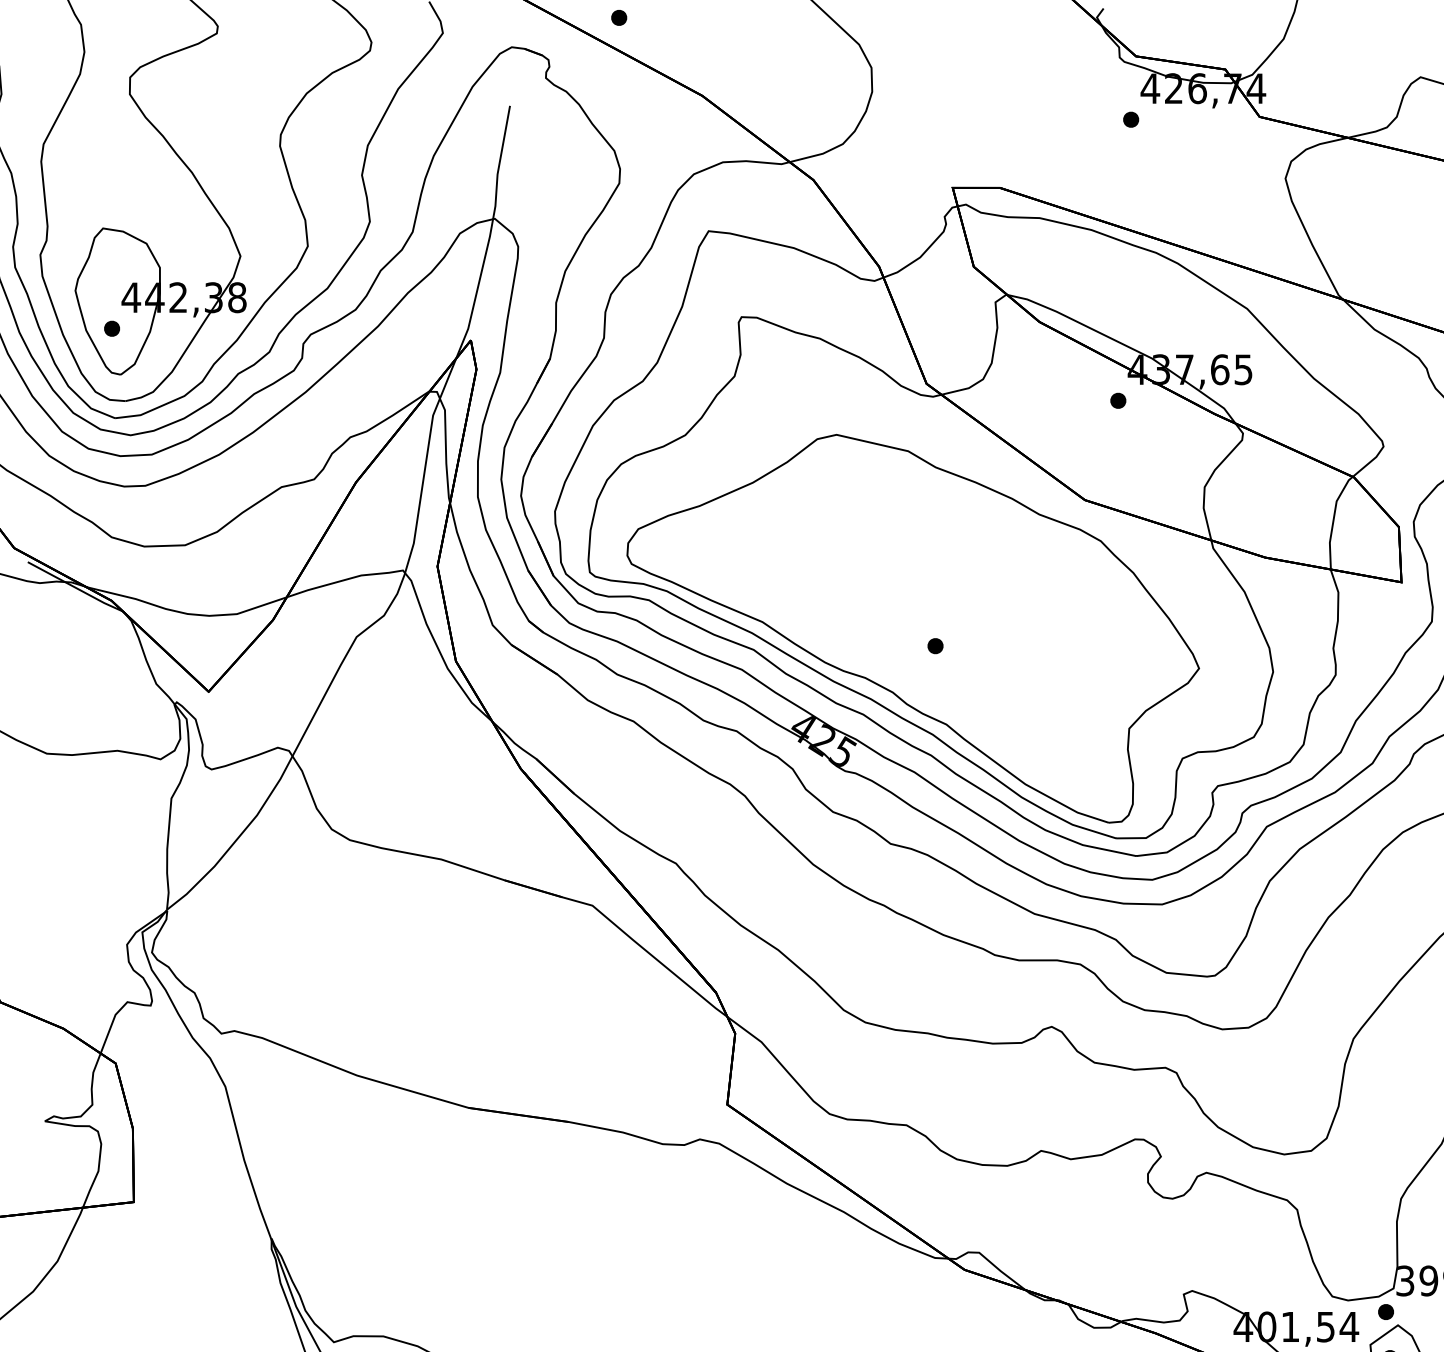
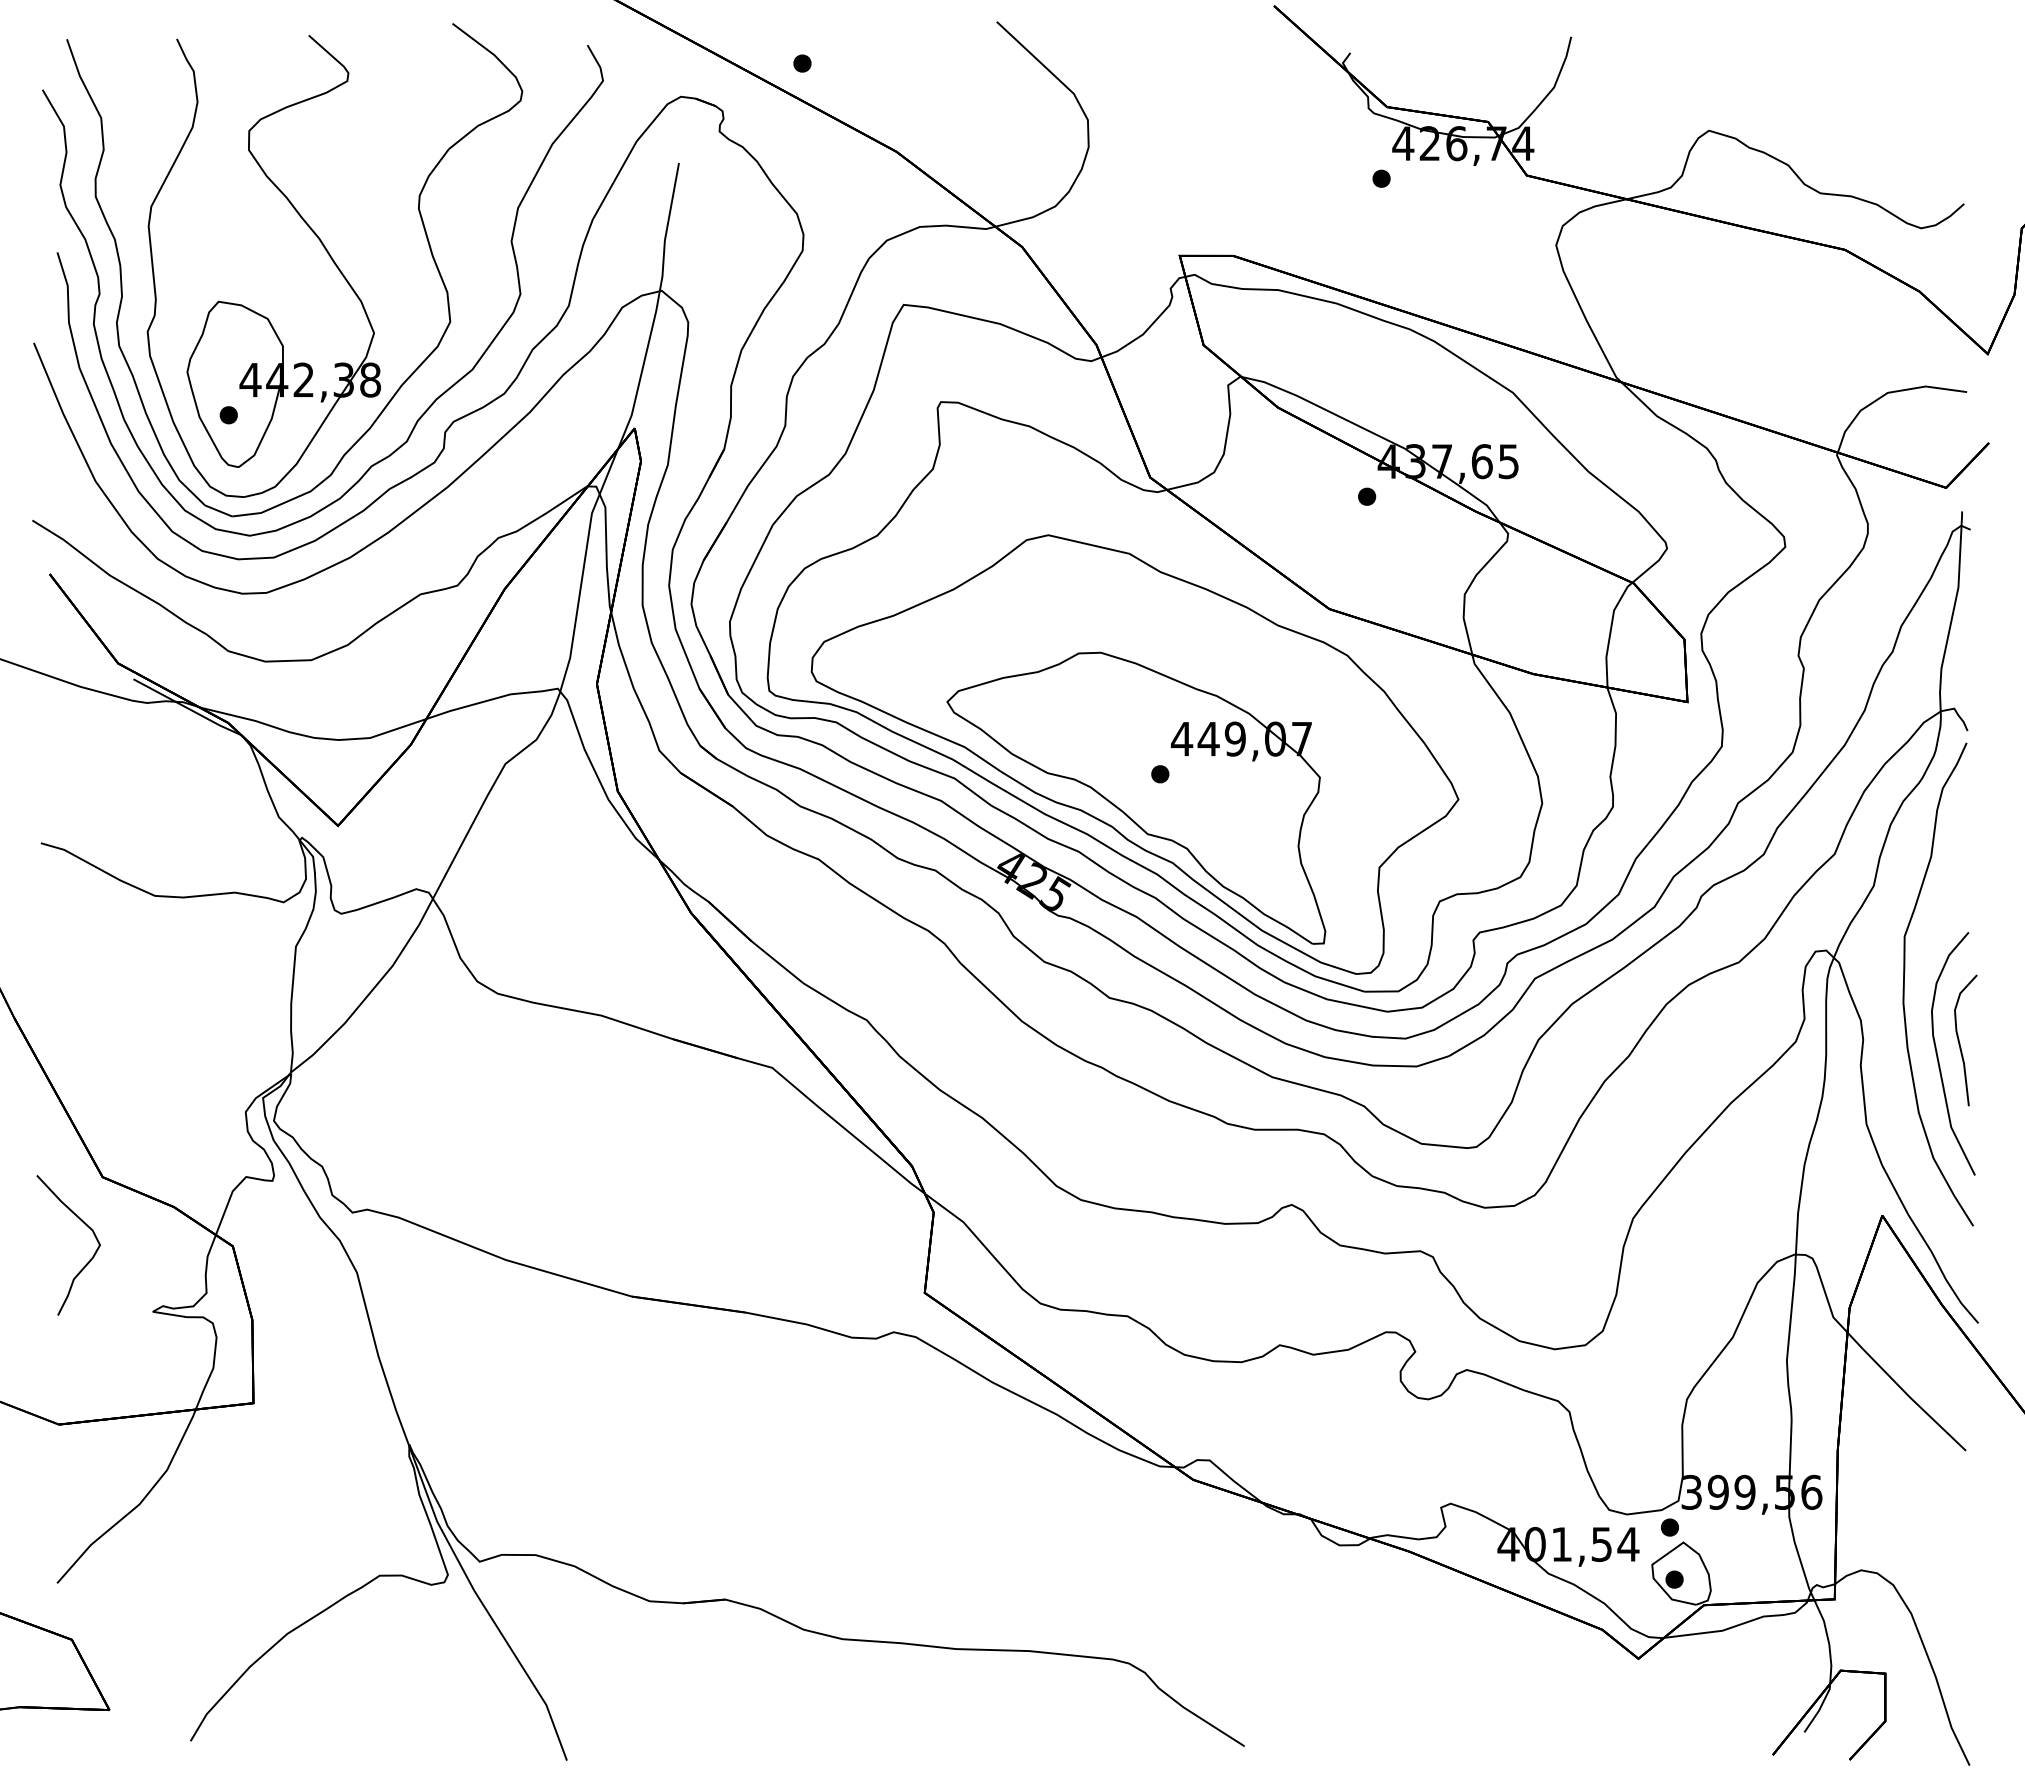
part: (914, 666) -> (1136, 797), added

